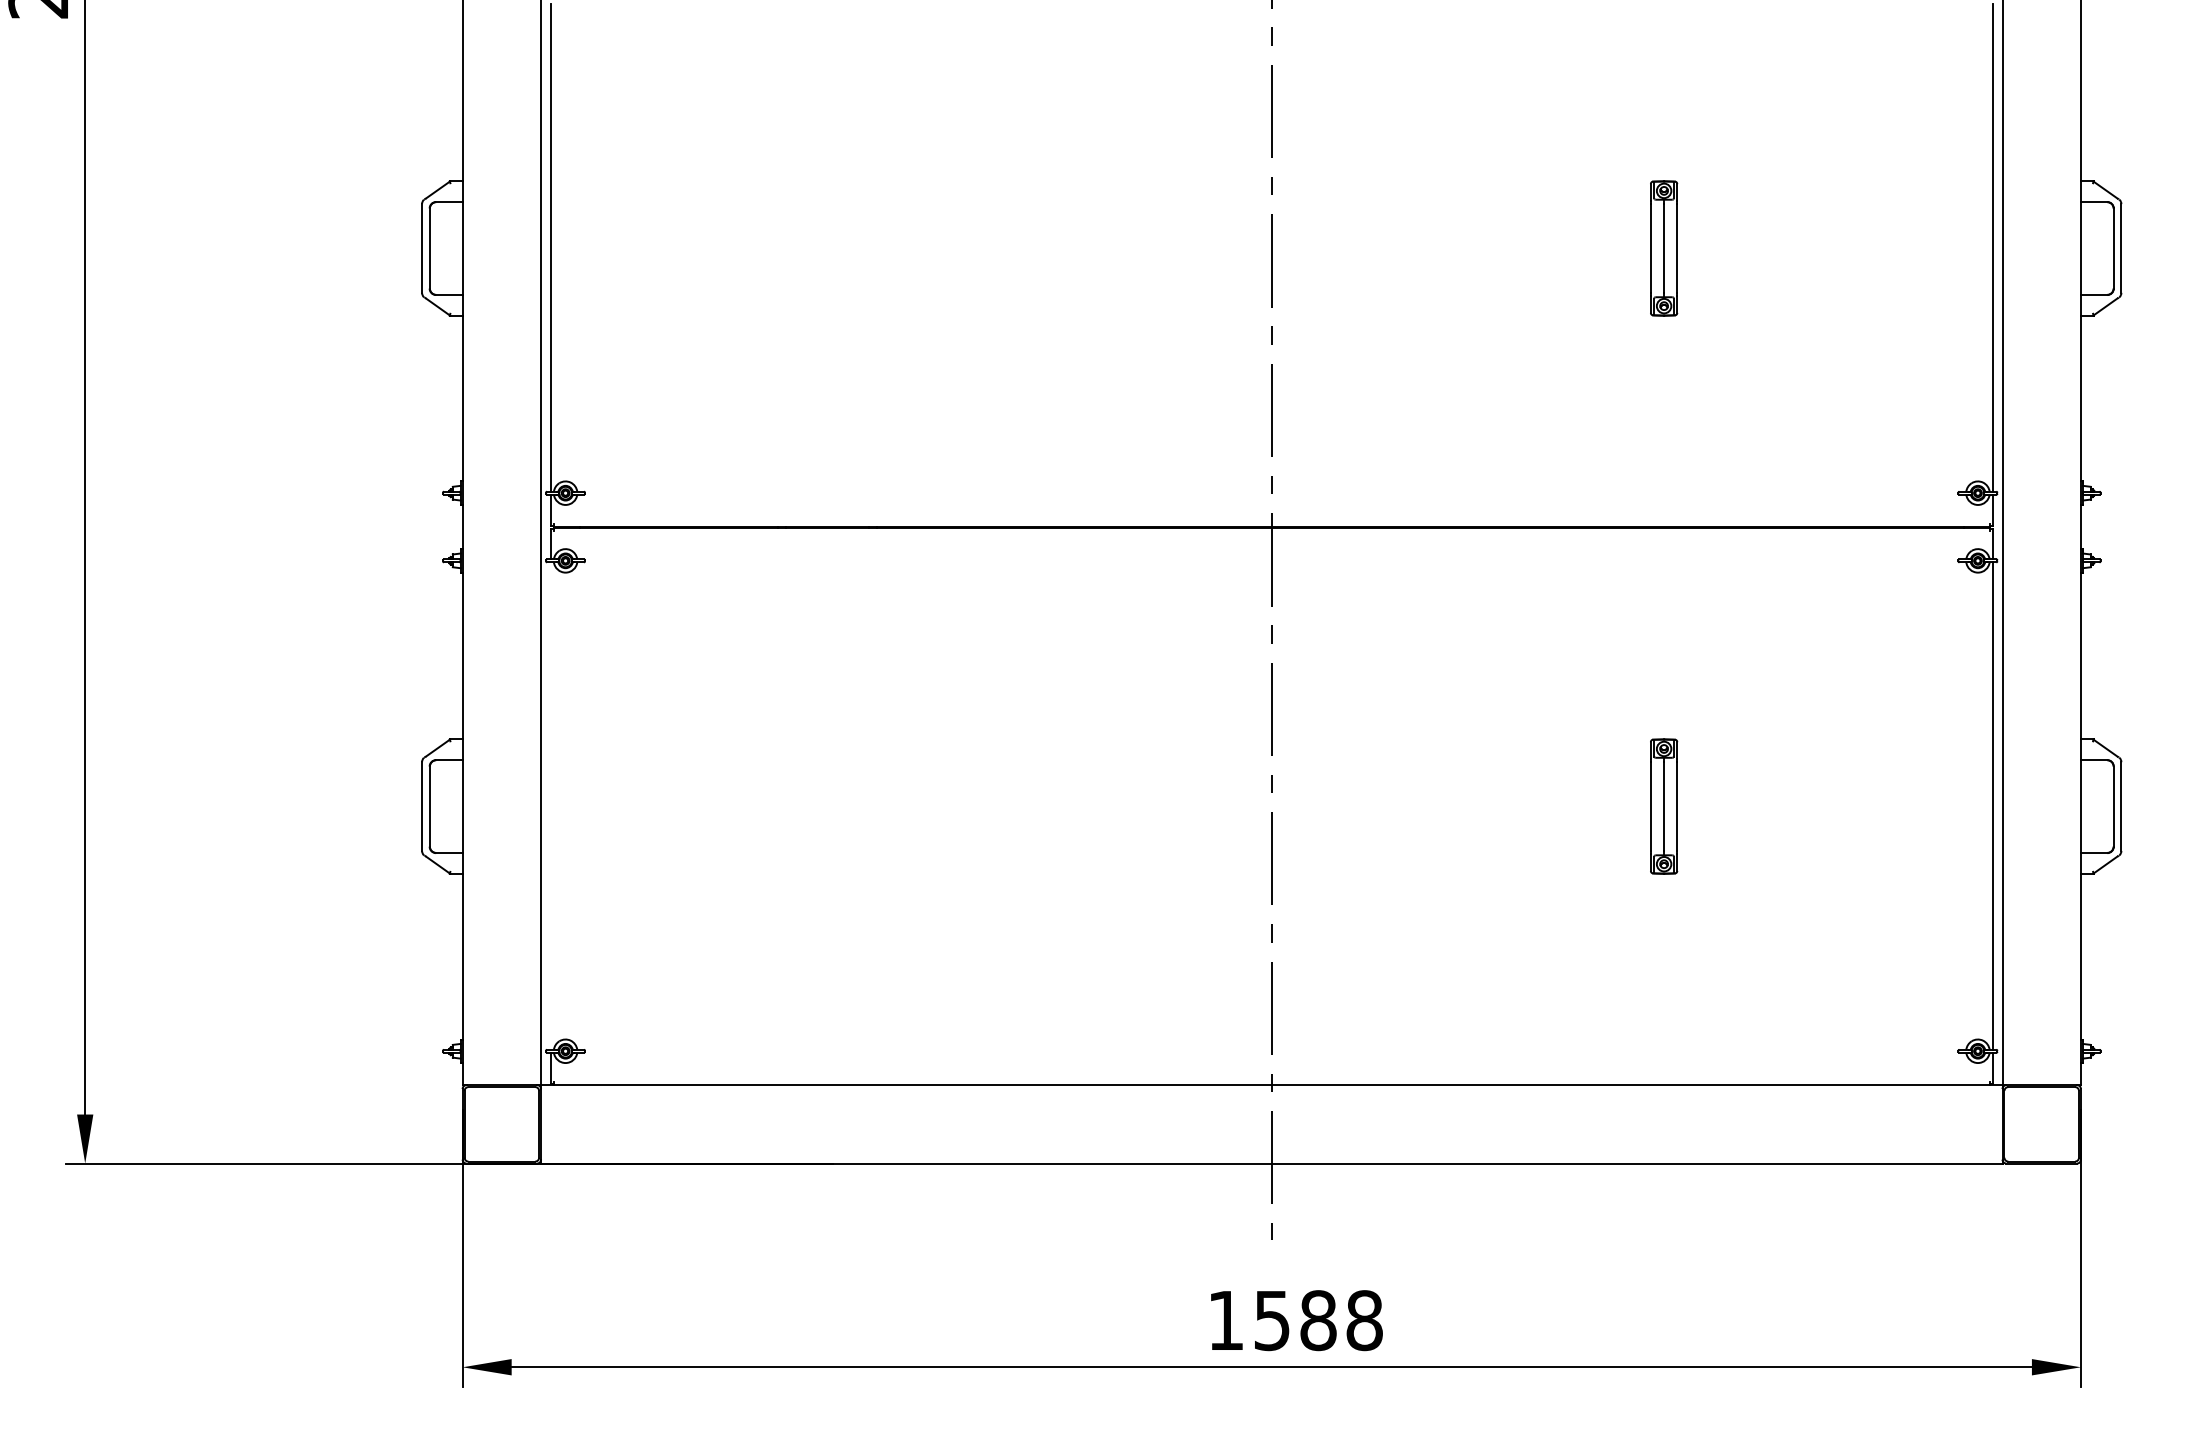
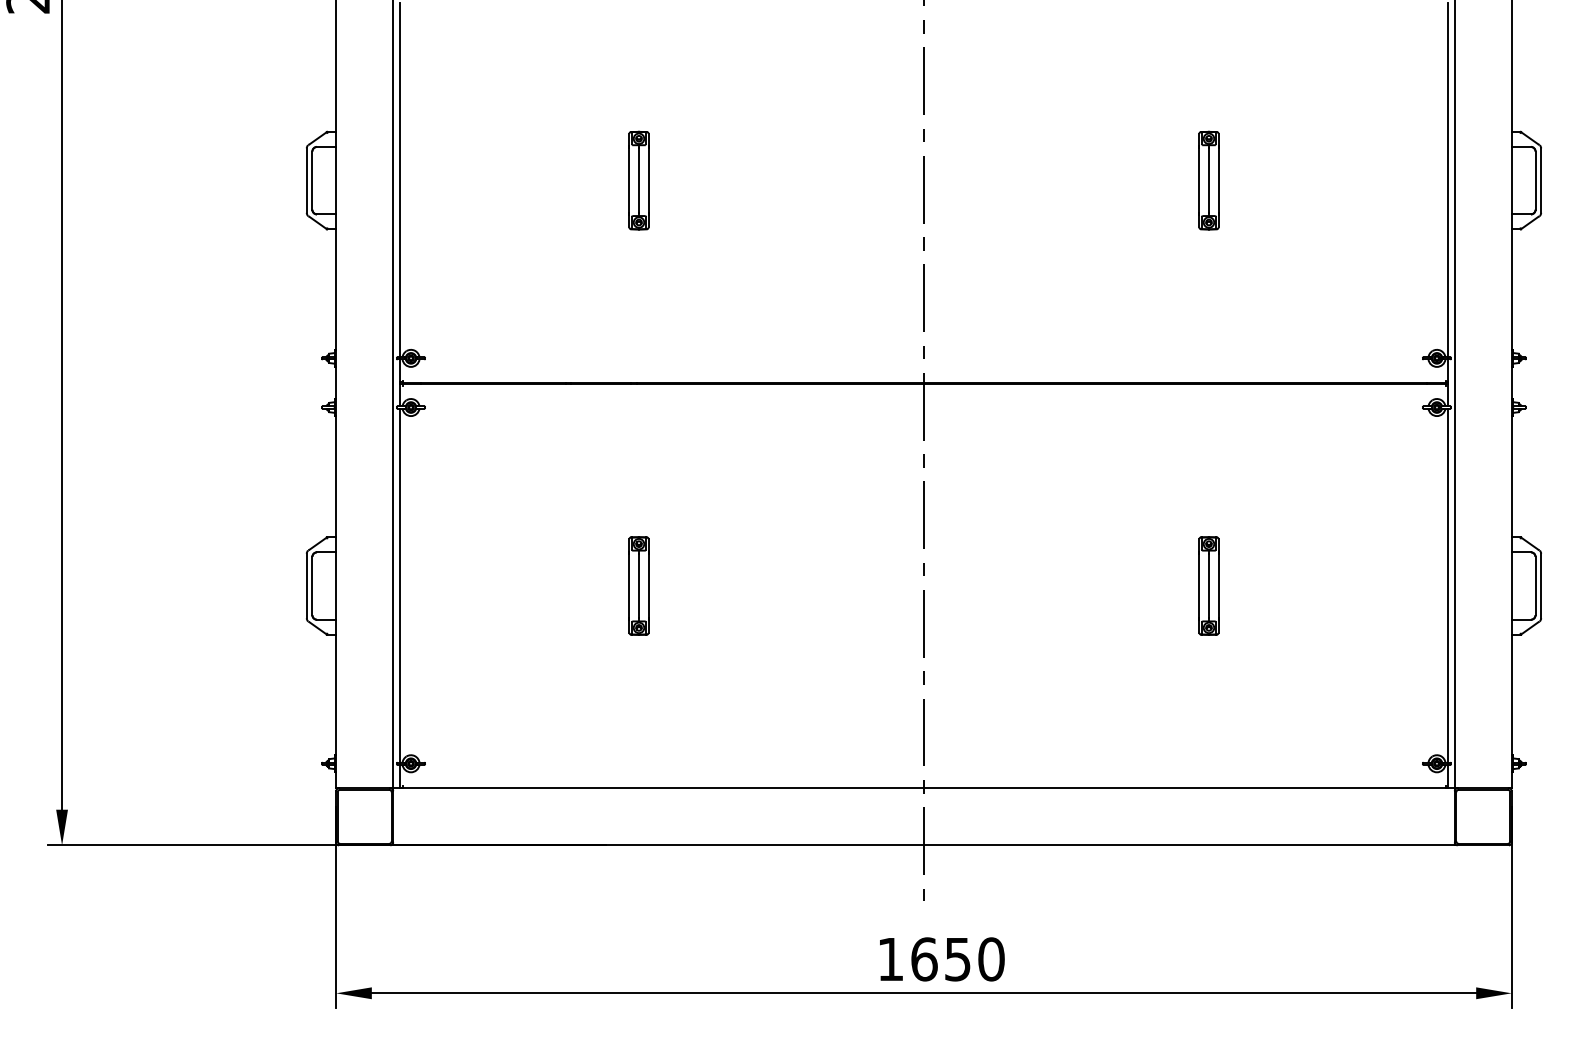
part: (879, 248) -> (639, 180), added
line: (550, 805) -> (400, 585), added
part: (879, 806) -> (639, 585), added
text: (1318, 1320) -> (957, 959), 1588 -> 1650

